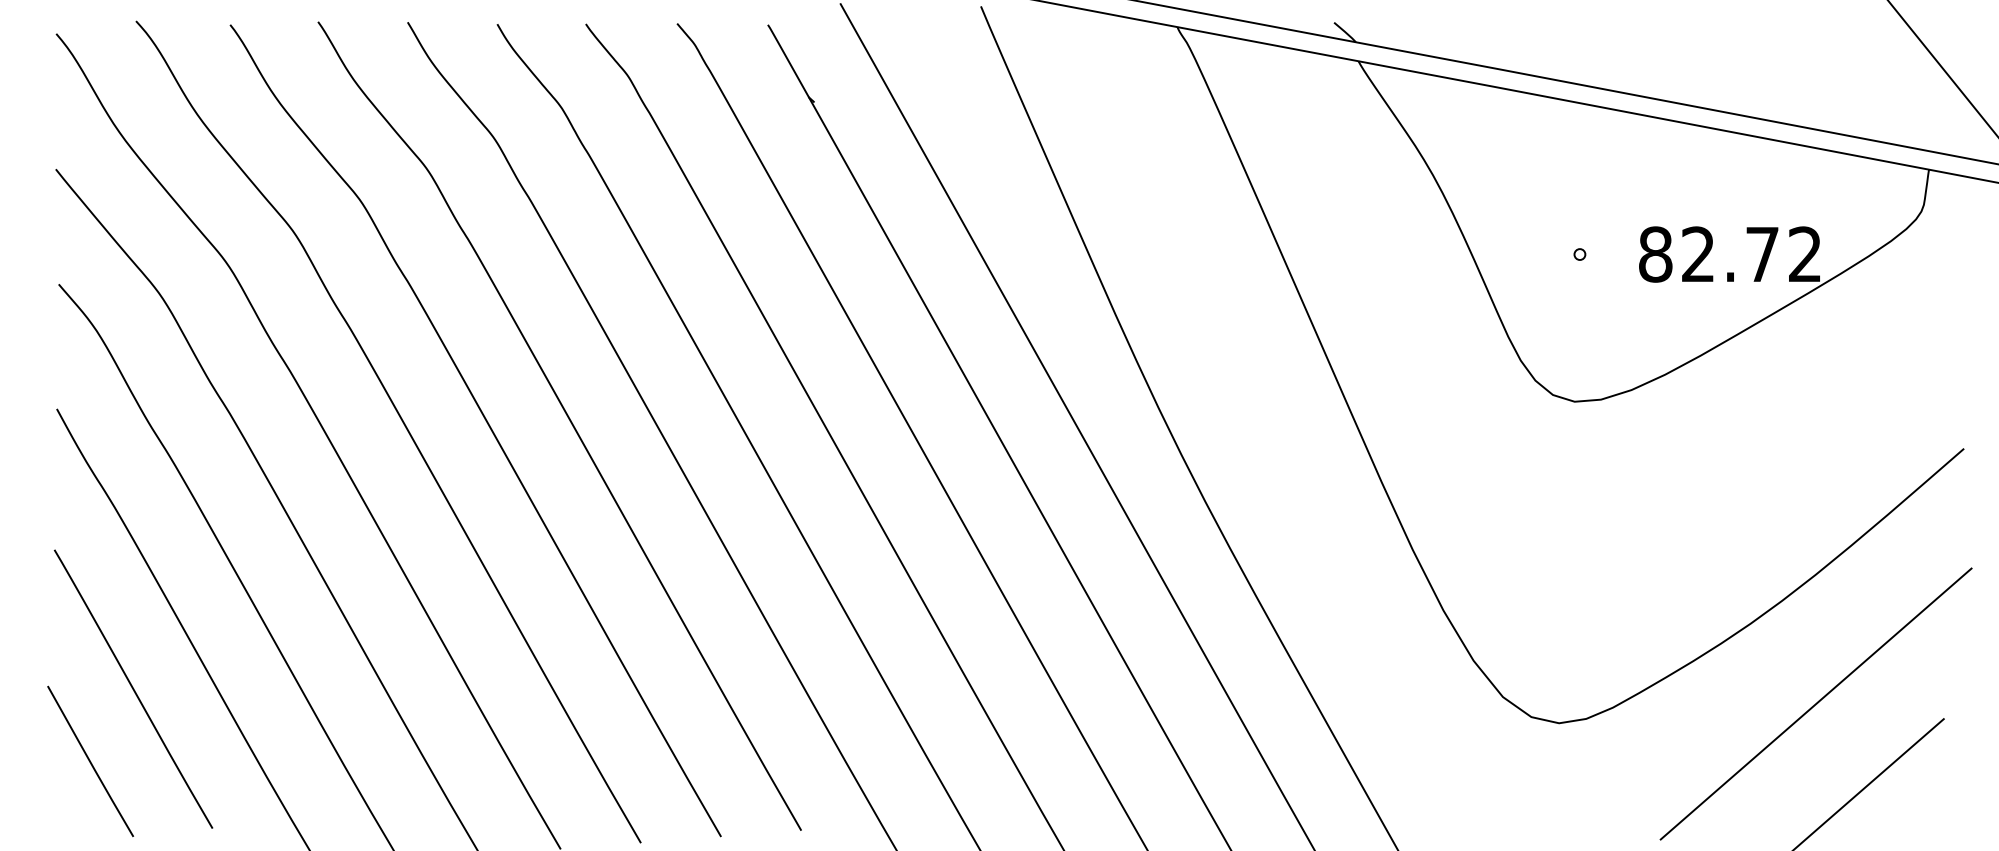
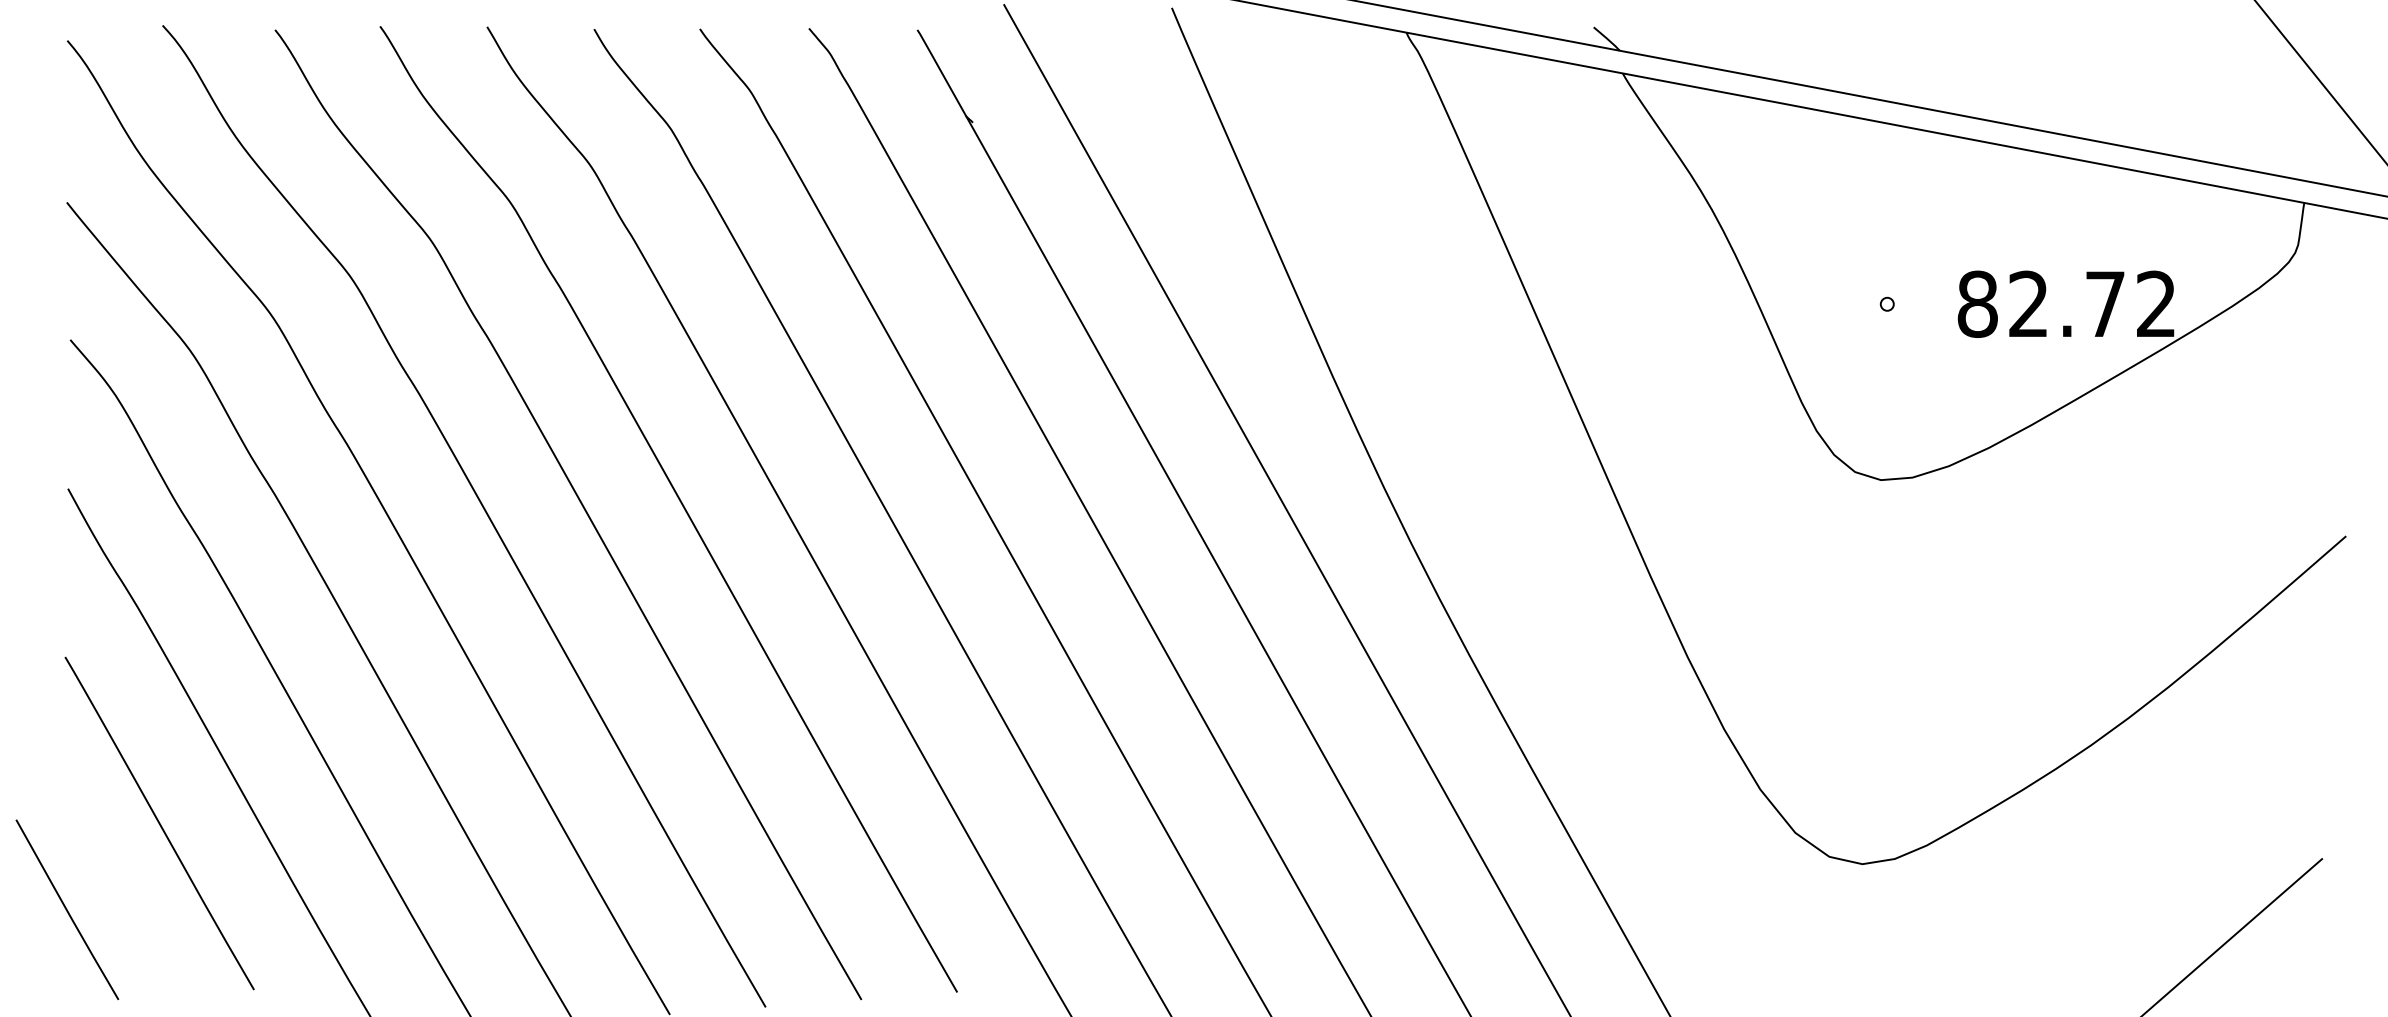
line: (1816, 704) -> (2169, 841), removed
line: (90, 761) -> (67, 909), moved

